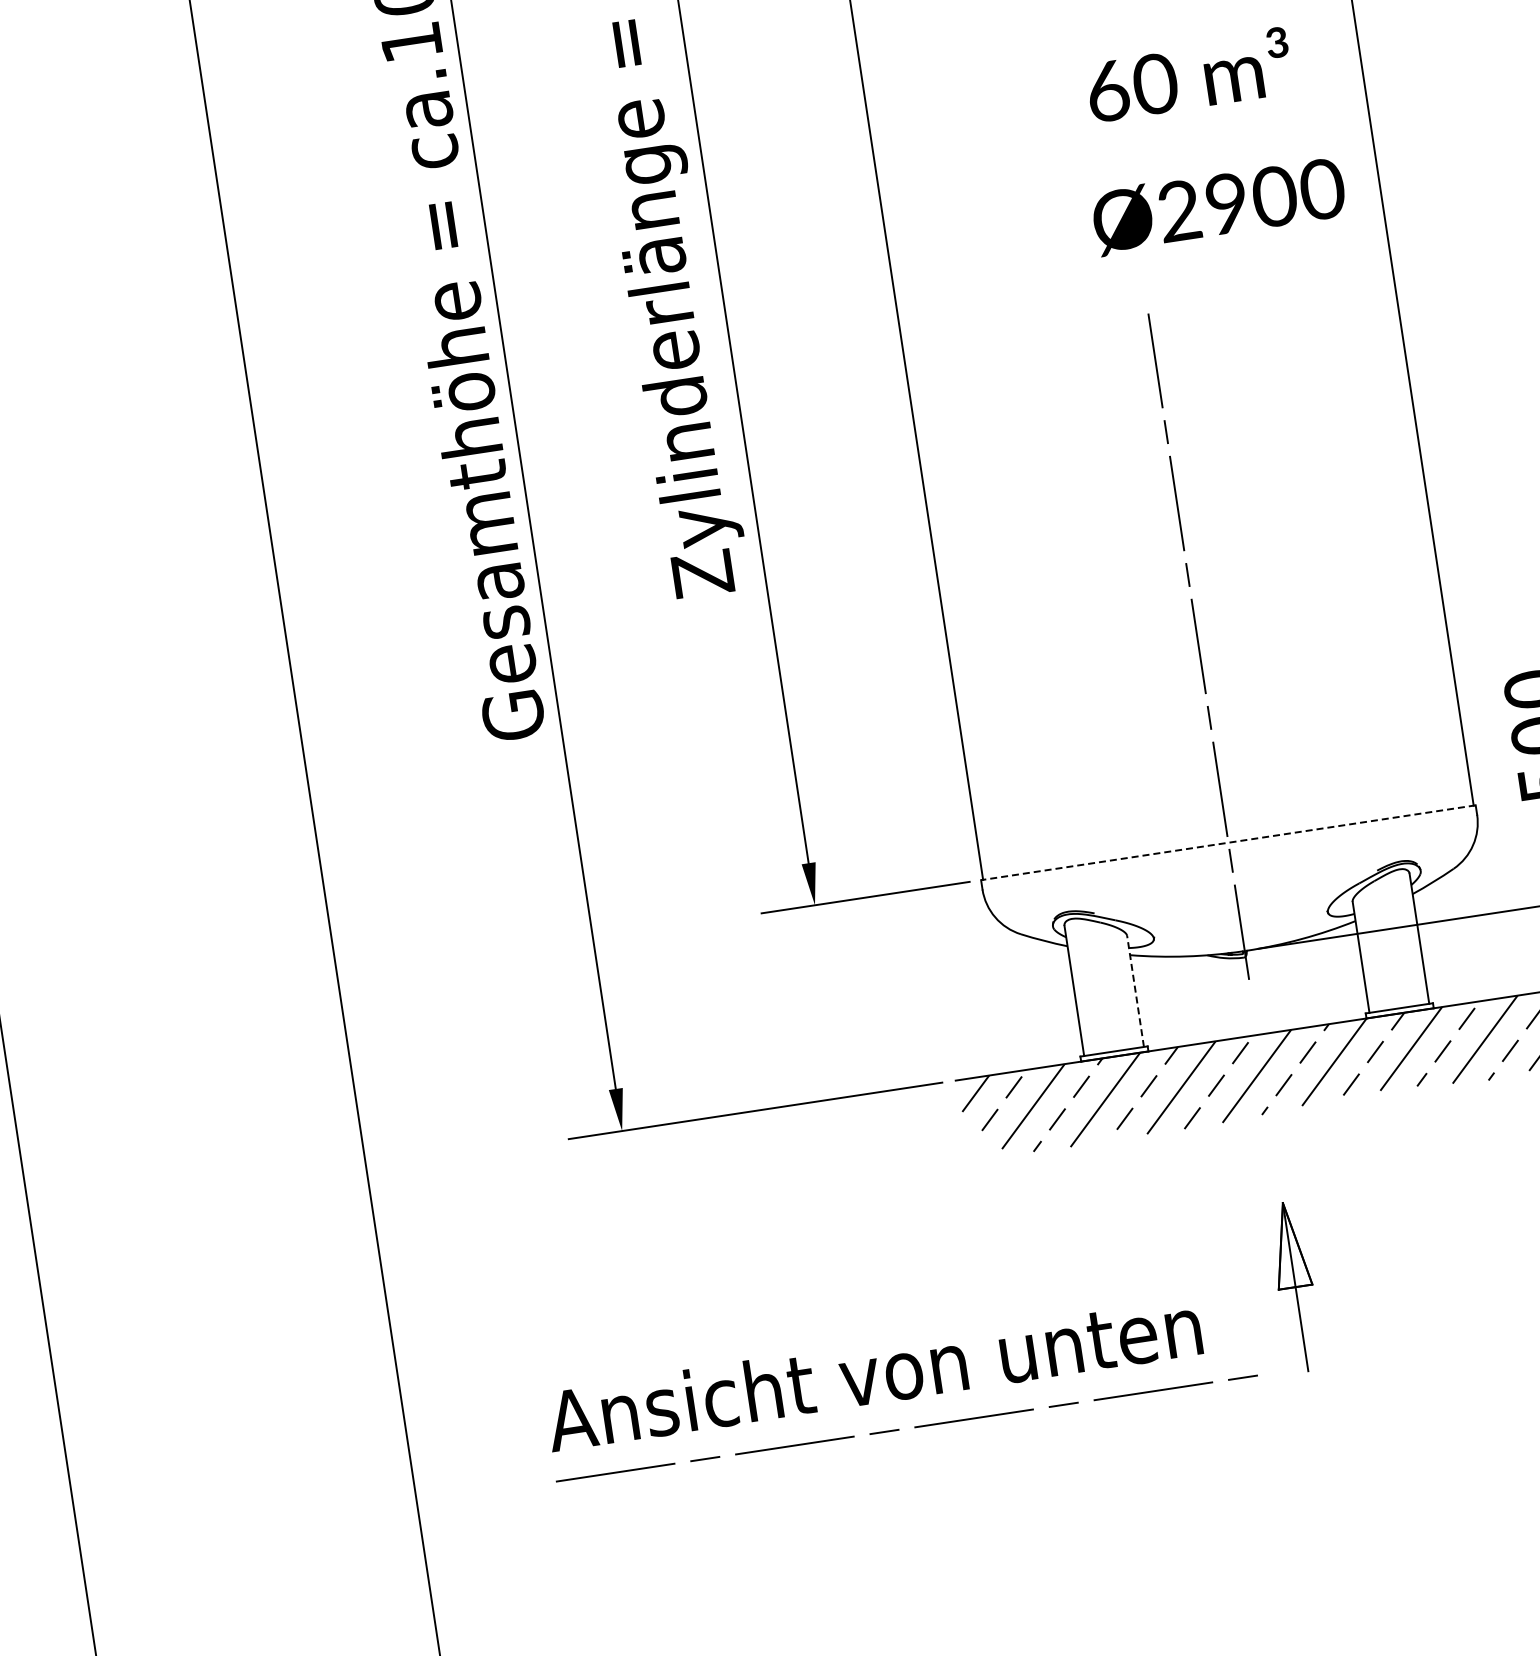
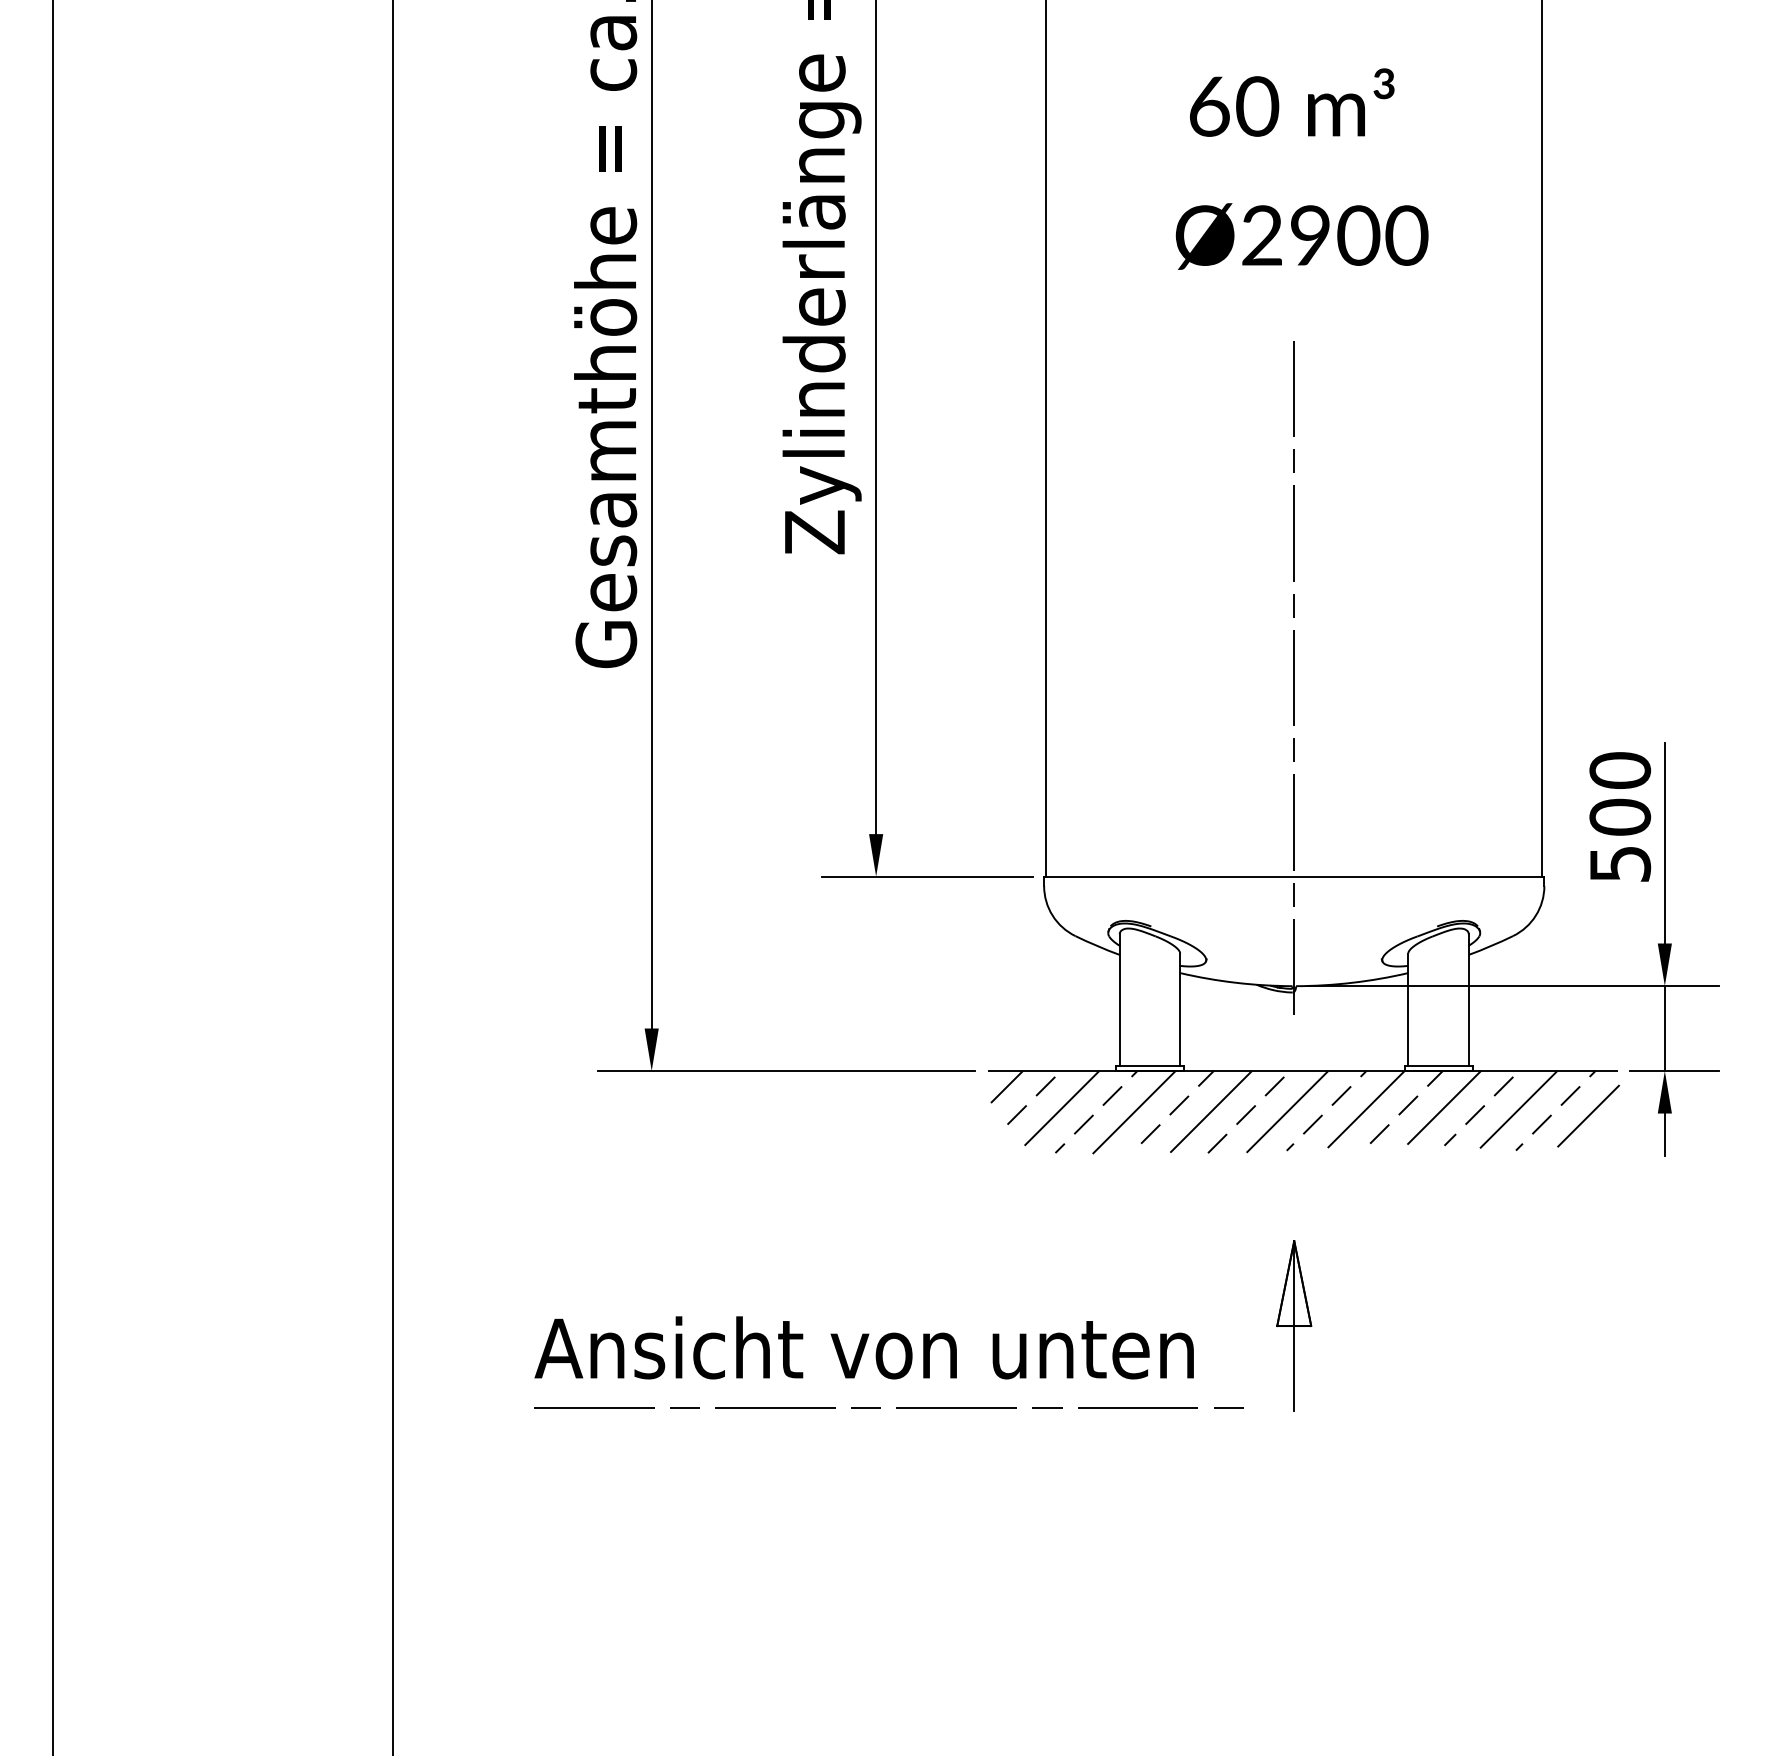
text: (1208, 138) -> (1301, 168), moved
line: (1227, 842) -> (1293, 876), dashed -> solid
line: (1135, 991) -> (1180, 1009), dashed -> solid

